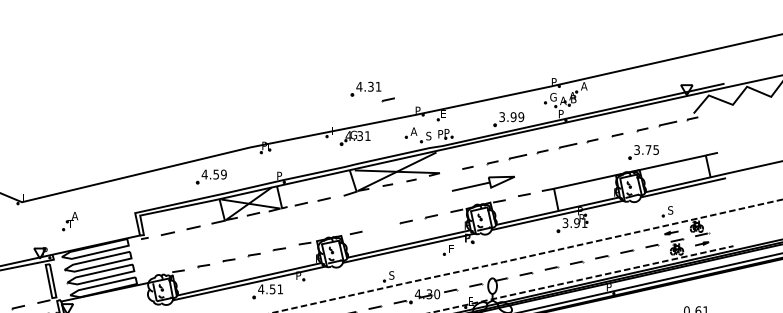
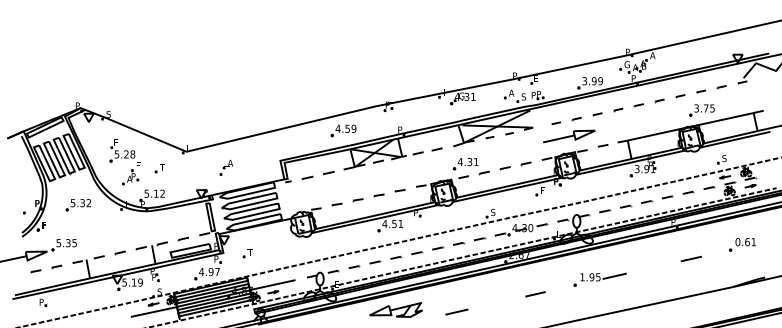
part: (371, 92) -> (470, 166), moved
part: (667, 124) -> (721, 87), size x0.62
part: (566, 146) -> (638, 105), size x0.62
part: (517, 157) -> (597, 114), size x0.62

